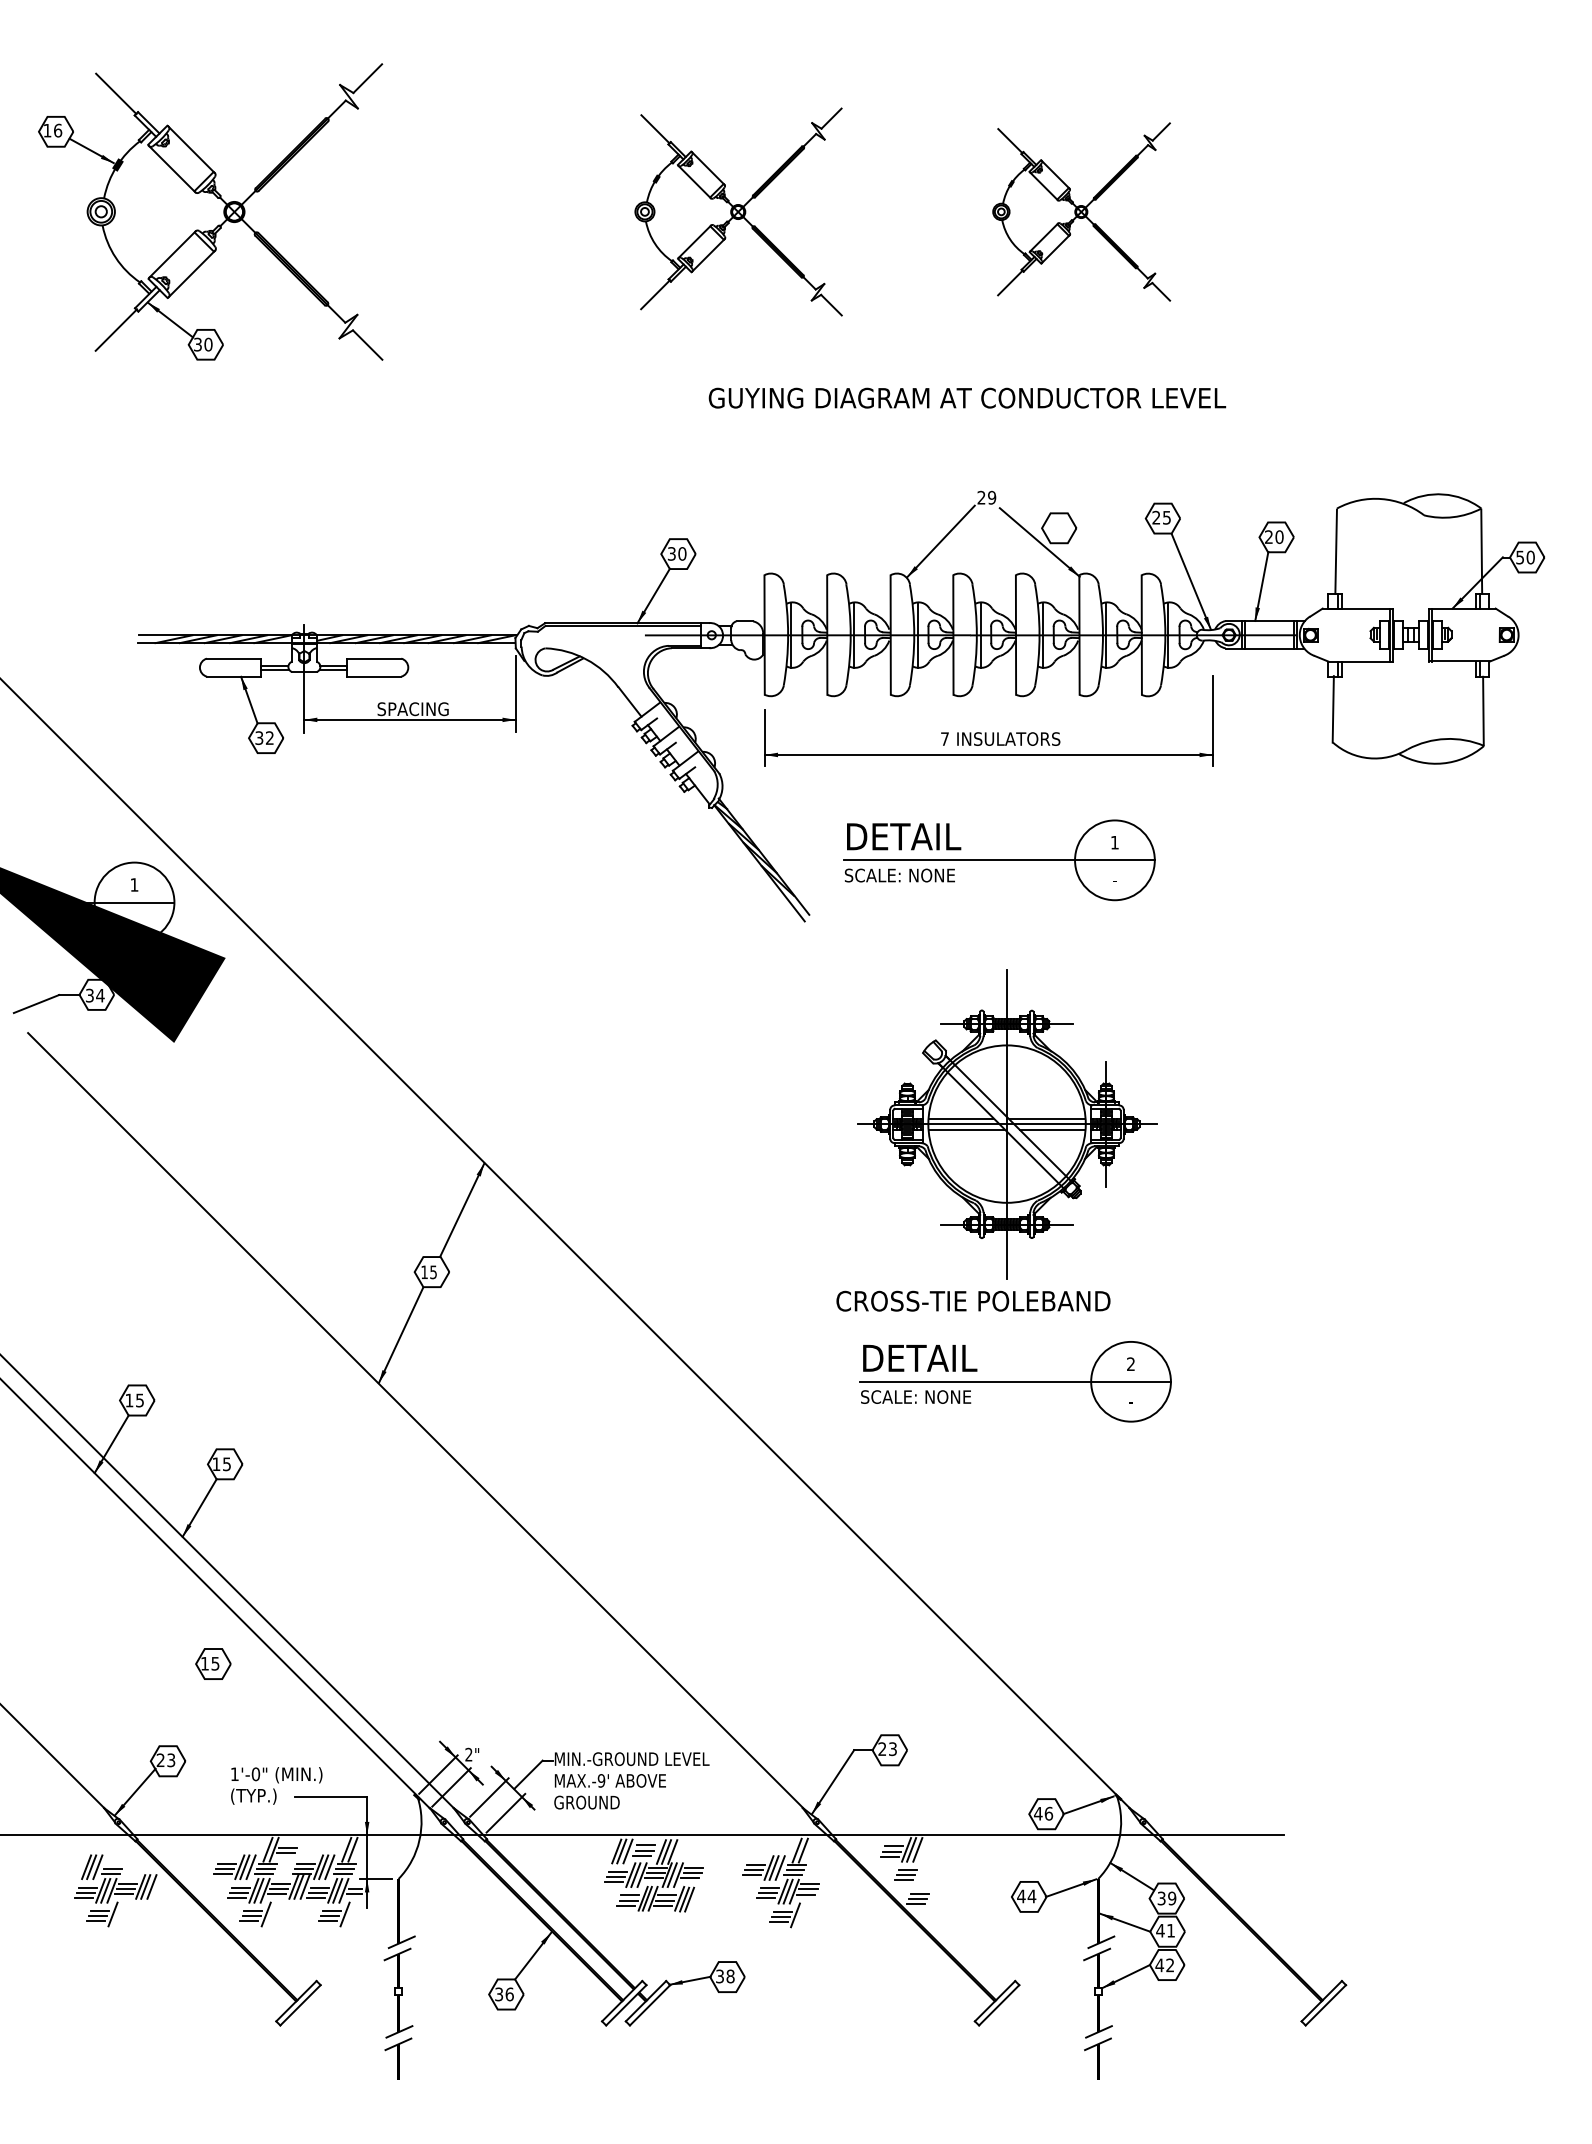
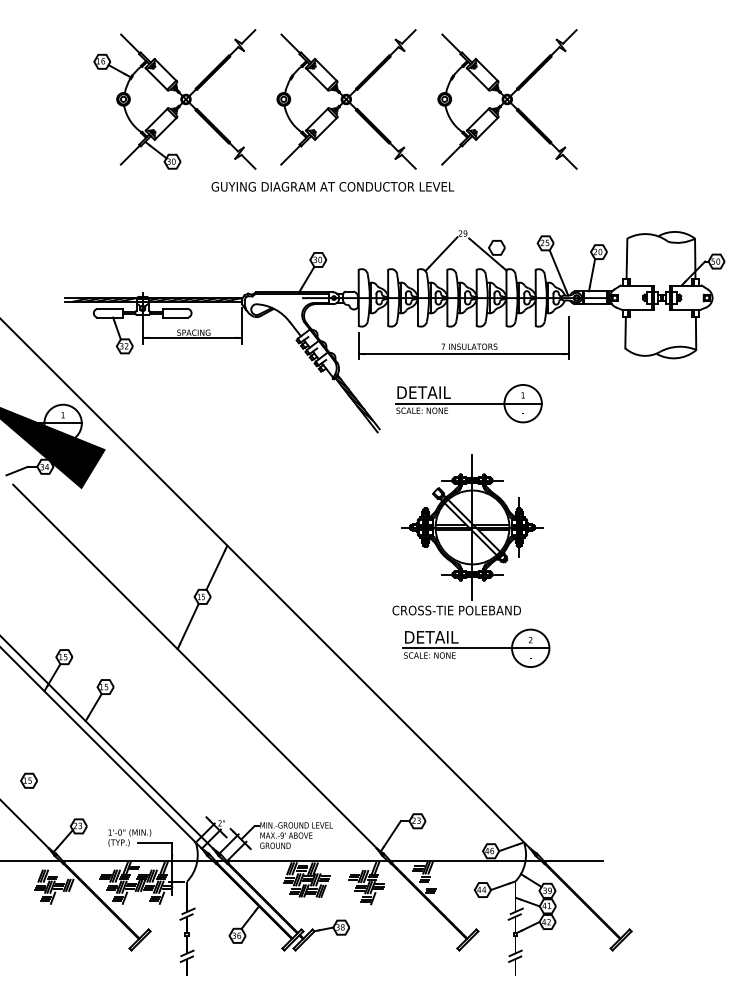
part: (209, 212) -> (174, 99), moved
part: (738, 212) -> (346, 99), size x1.43
part: (1081, 212) -> (507, 99), size x1.67
text: (966, 397) -> (332, 186), moved
part: (212, 1663) -> (28, 780), moved

